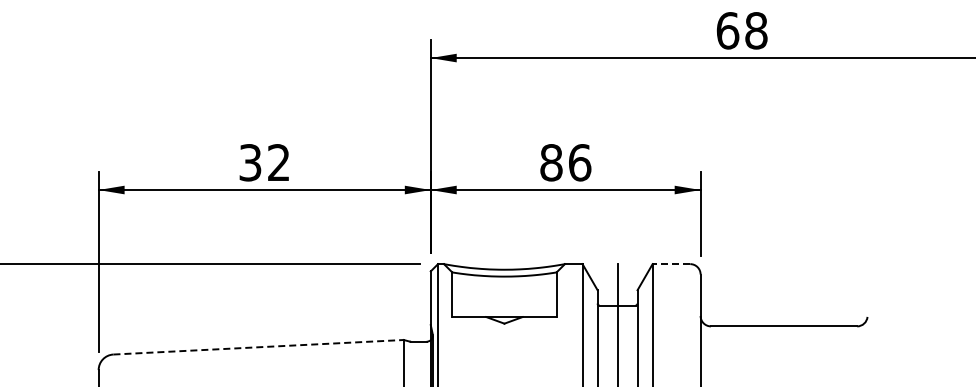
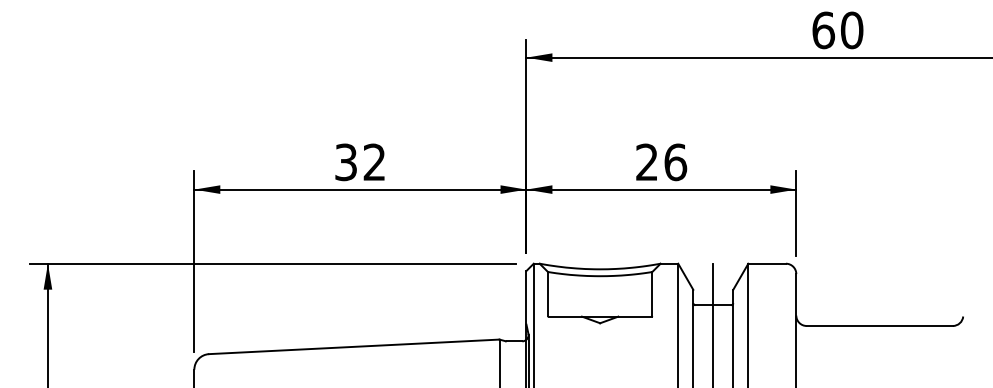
text: (756, 30) -> (852, 30), 68 -> 60
text: (551, 162) -> (647, 162), 86 -> 26
line: (671, 263) -> (767, 263), dashed -> solid
line: (258, 346) -> (354, 346), dashed -> solid

